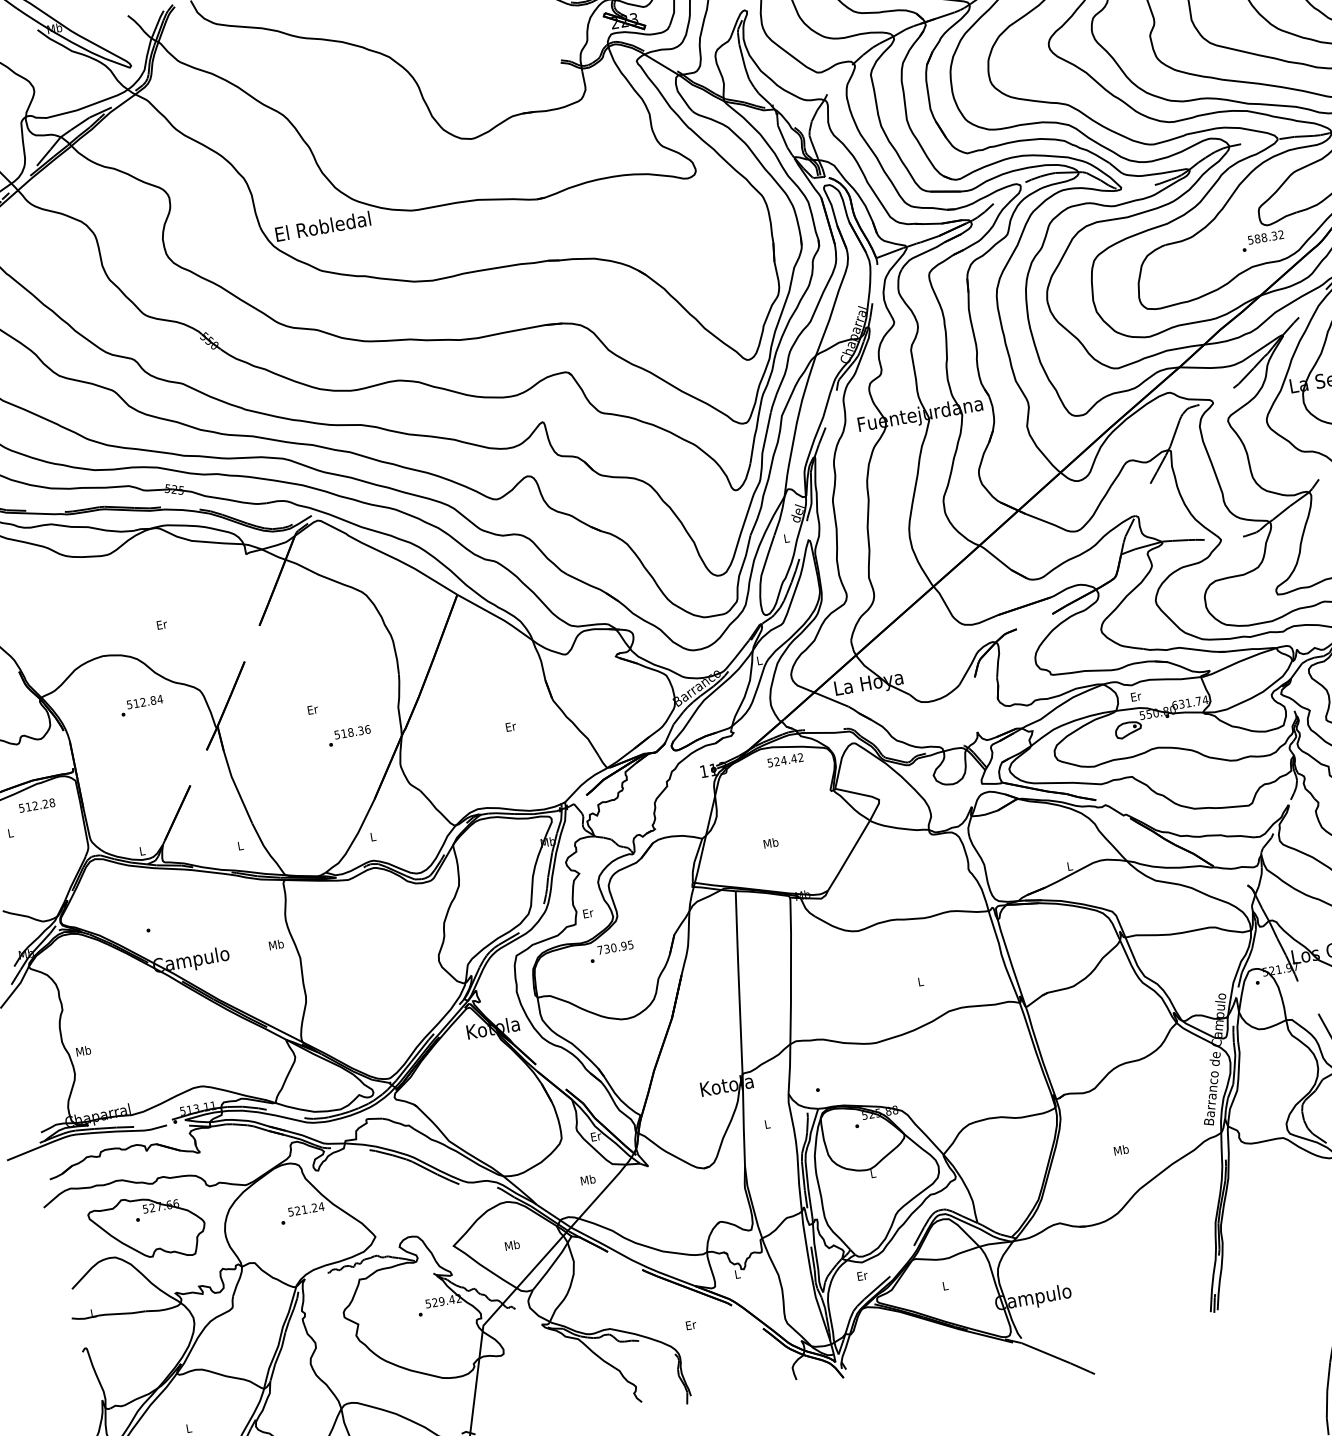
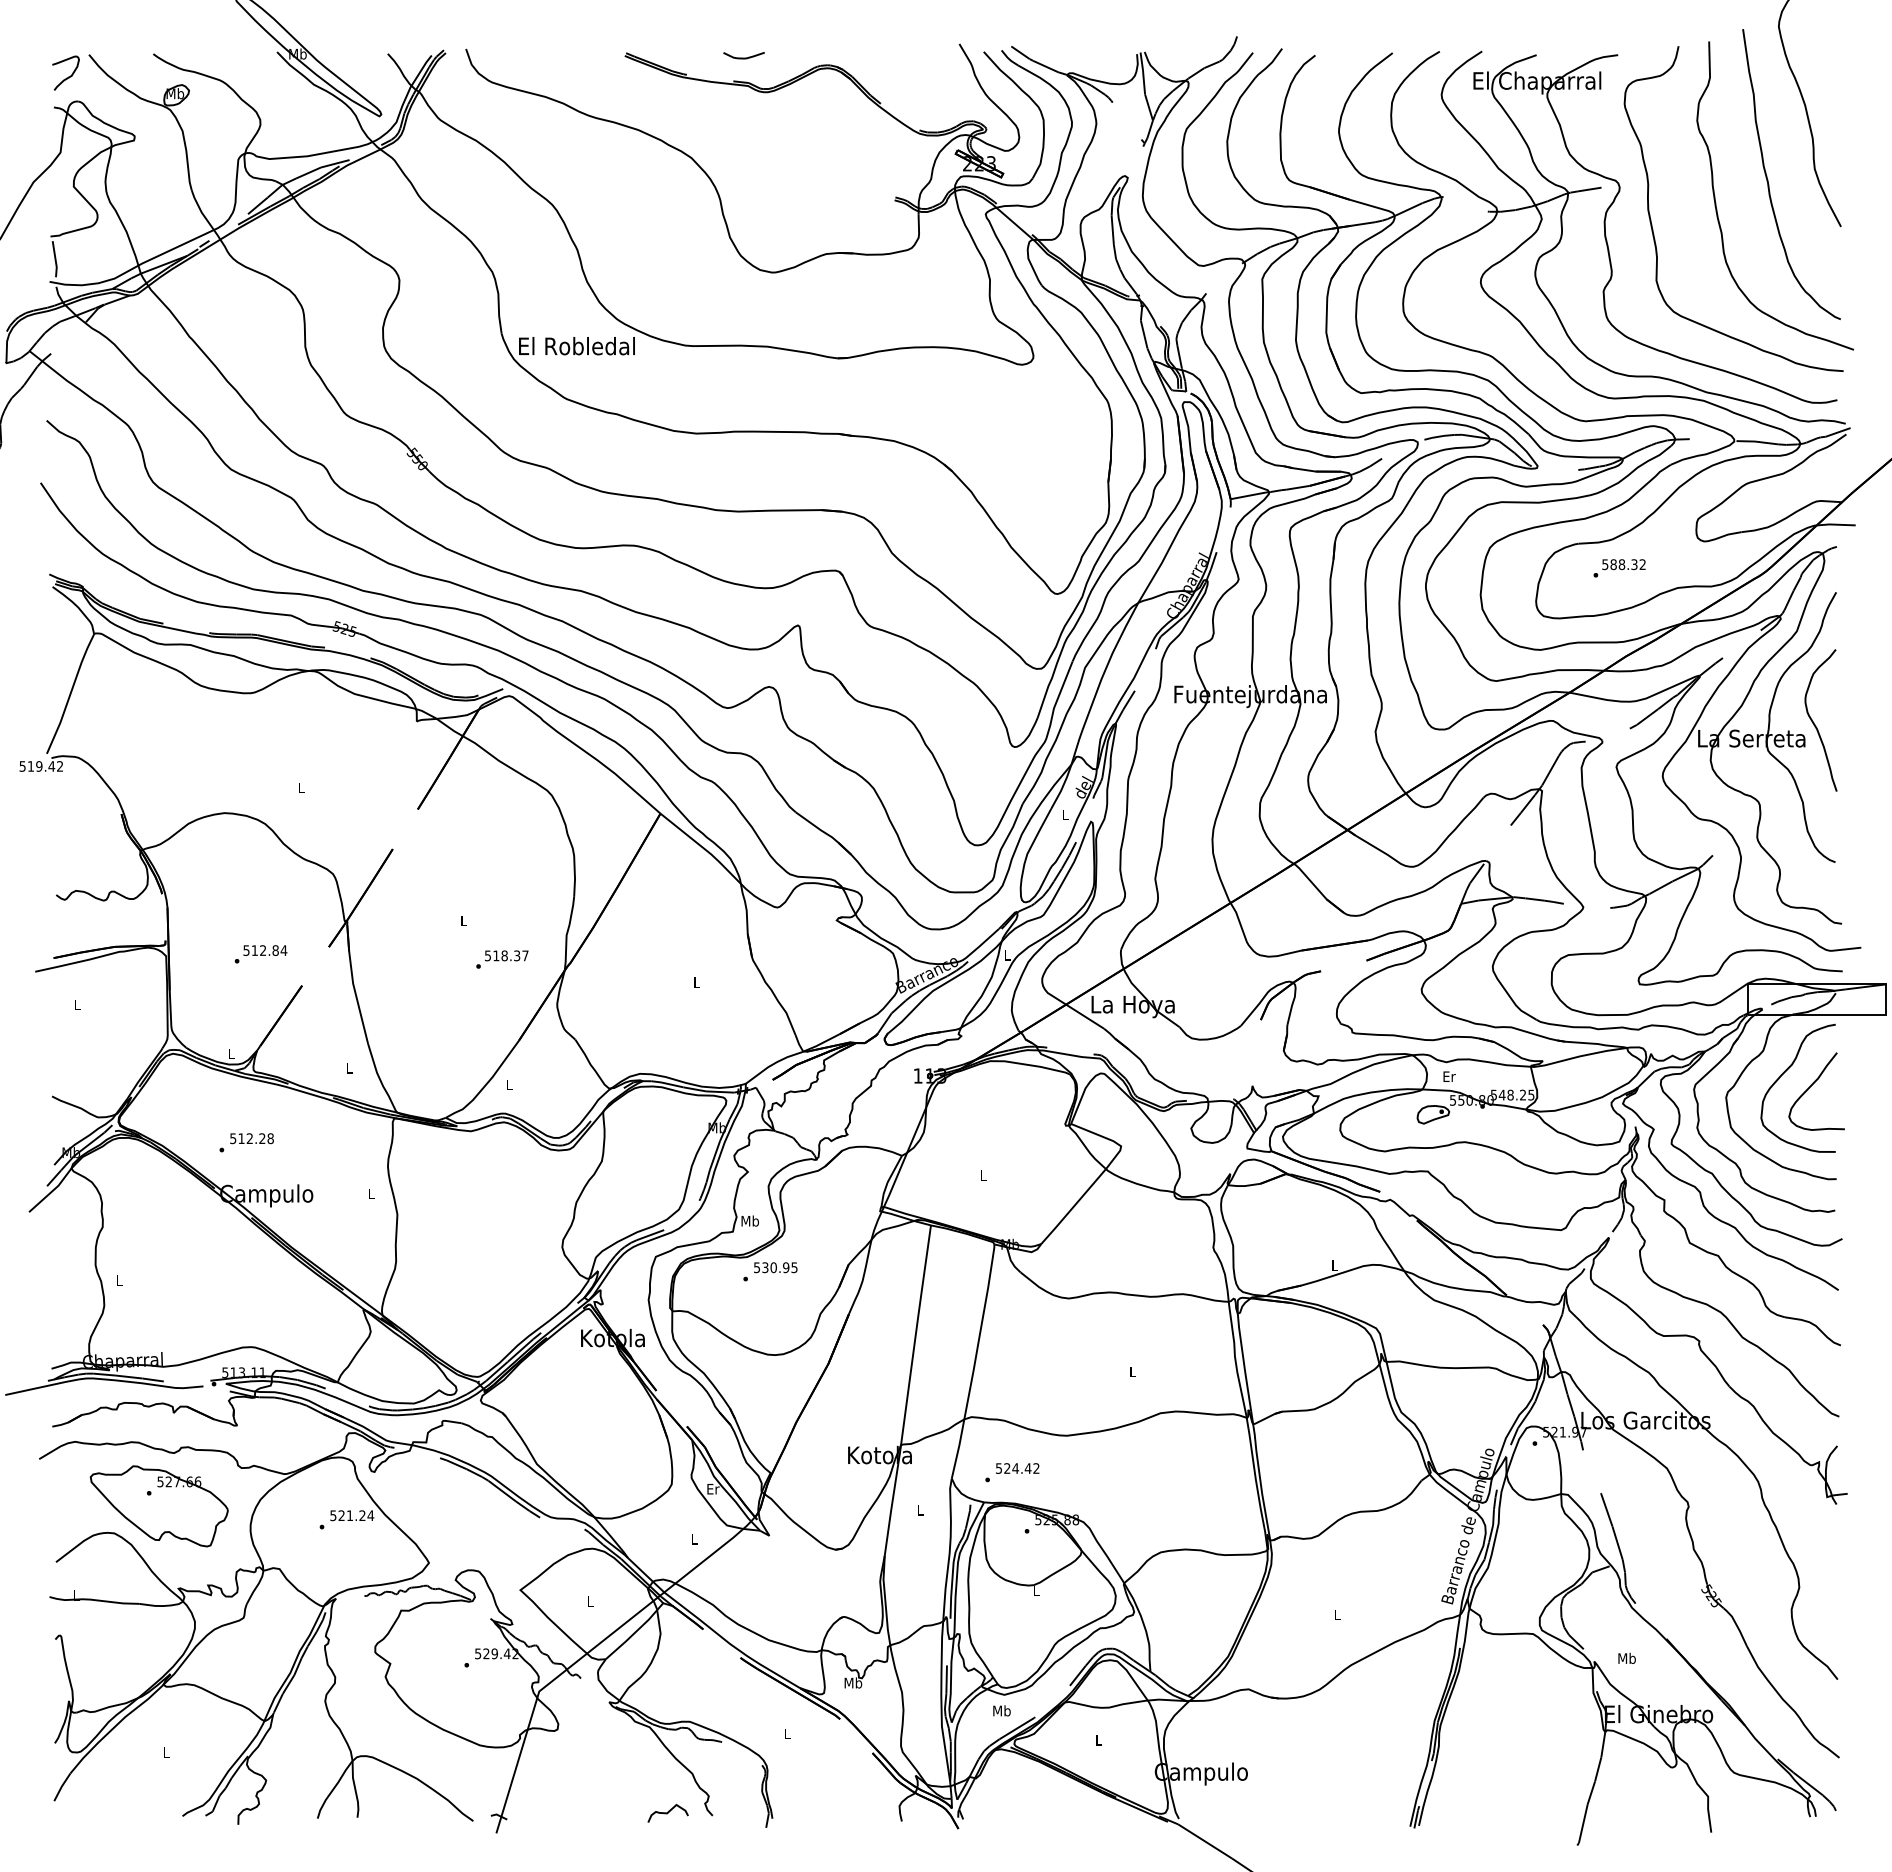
text: (1262, 241) -> (1619, 568), moved
text: (161, 624) -> (301, 787), Er -> L
text: (1189, 702) -> (1512, 1094), 631.74 -> 548.25
text: (141, 705) -> (260, 954), moved
text: (313, 709) -> (464, 920), Er -> L
text: (511, 726) -> (697, 982), Er -> L
text: (367, 729) -> (525, 955), 518.36 -> 518.37
text: (785, 760) -> (1017, 1468), moved
text: (36, 805) -> (251, 1138), moved
text: (770, 842) -> (982, 1174), Mb -> L
text: (588, 912) -> (750, 1220), Er -> Mb
text: (276, 944) -> (371, 1193), Mb -> L
text: (600, 950) -> (757, 1267), 730.95 -> 530.95
text: (83, 1050) -> (119, 1279), Mb -> L
text: (1121, 1149) -> (1337, 1614), Mb -> L
text: (587, 1179) -> (694, 1538), Mb -> L
text: (512, 1245) -> (590, 1601), Mb -> L
text: (737, 1273) -> (853, 1682), L -> Mb
text: (861, 1275) -> (1001, 1710), Er -> Mb
text: (691, 1324) -> (787, 1733), Er -> L
curve: (604, 1406) -> (667, 1813), added

